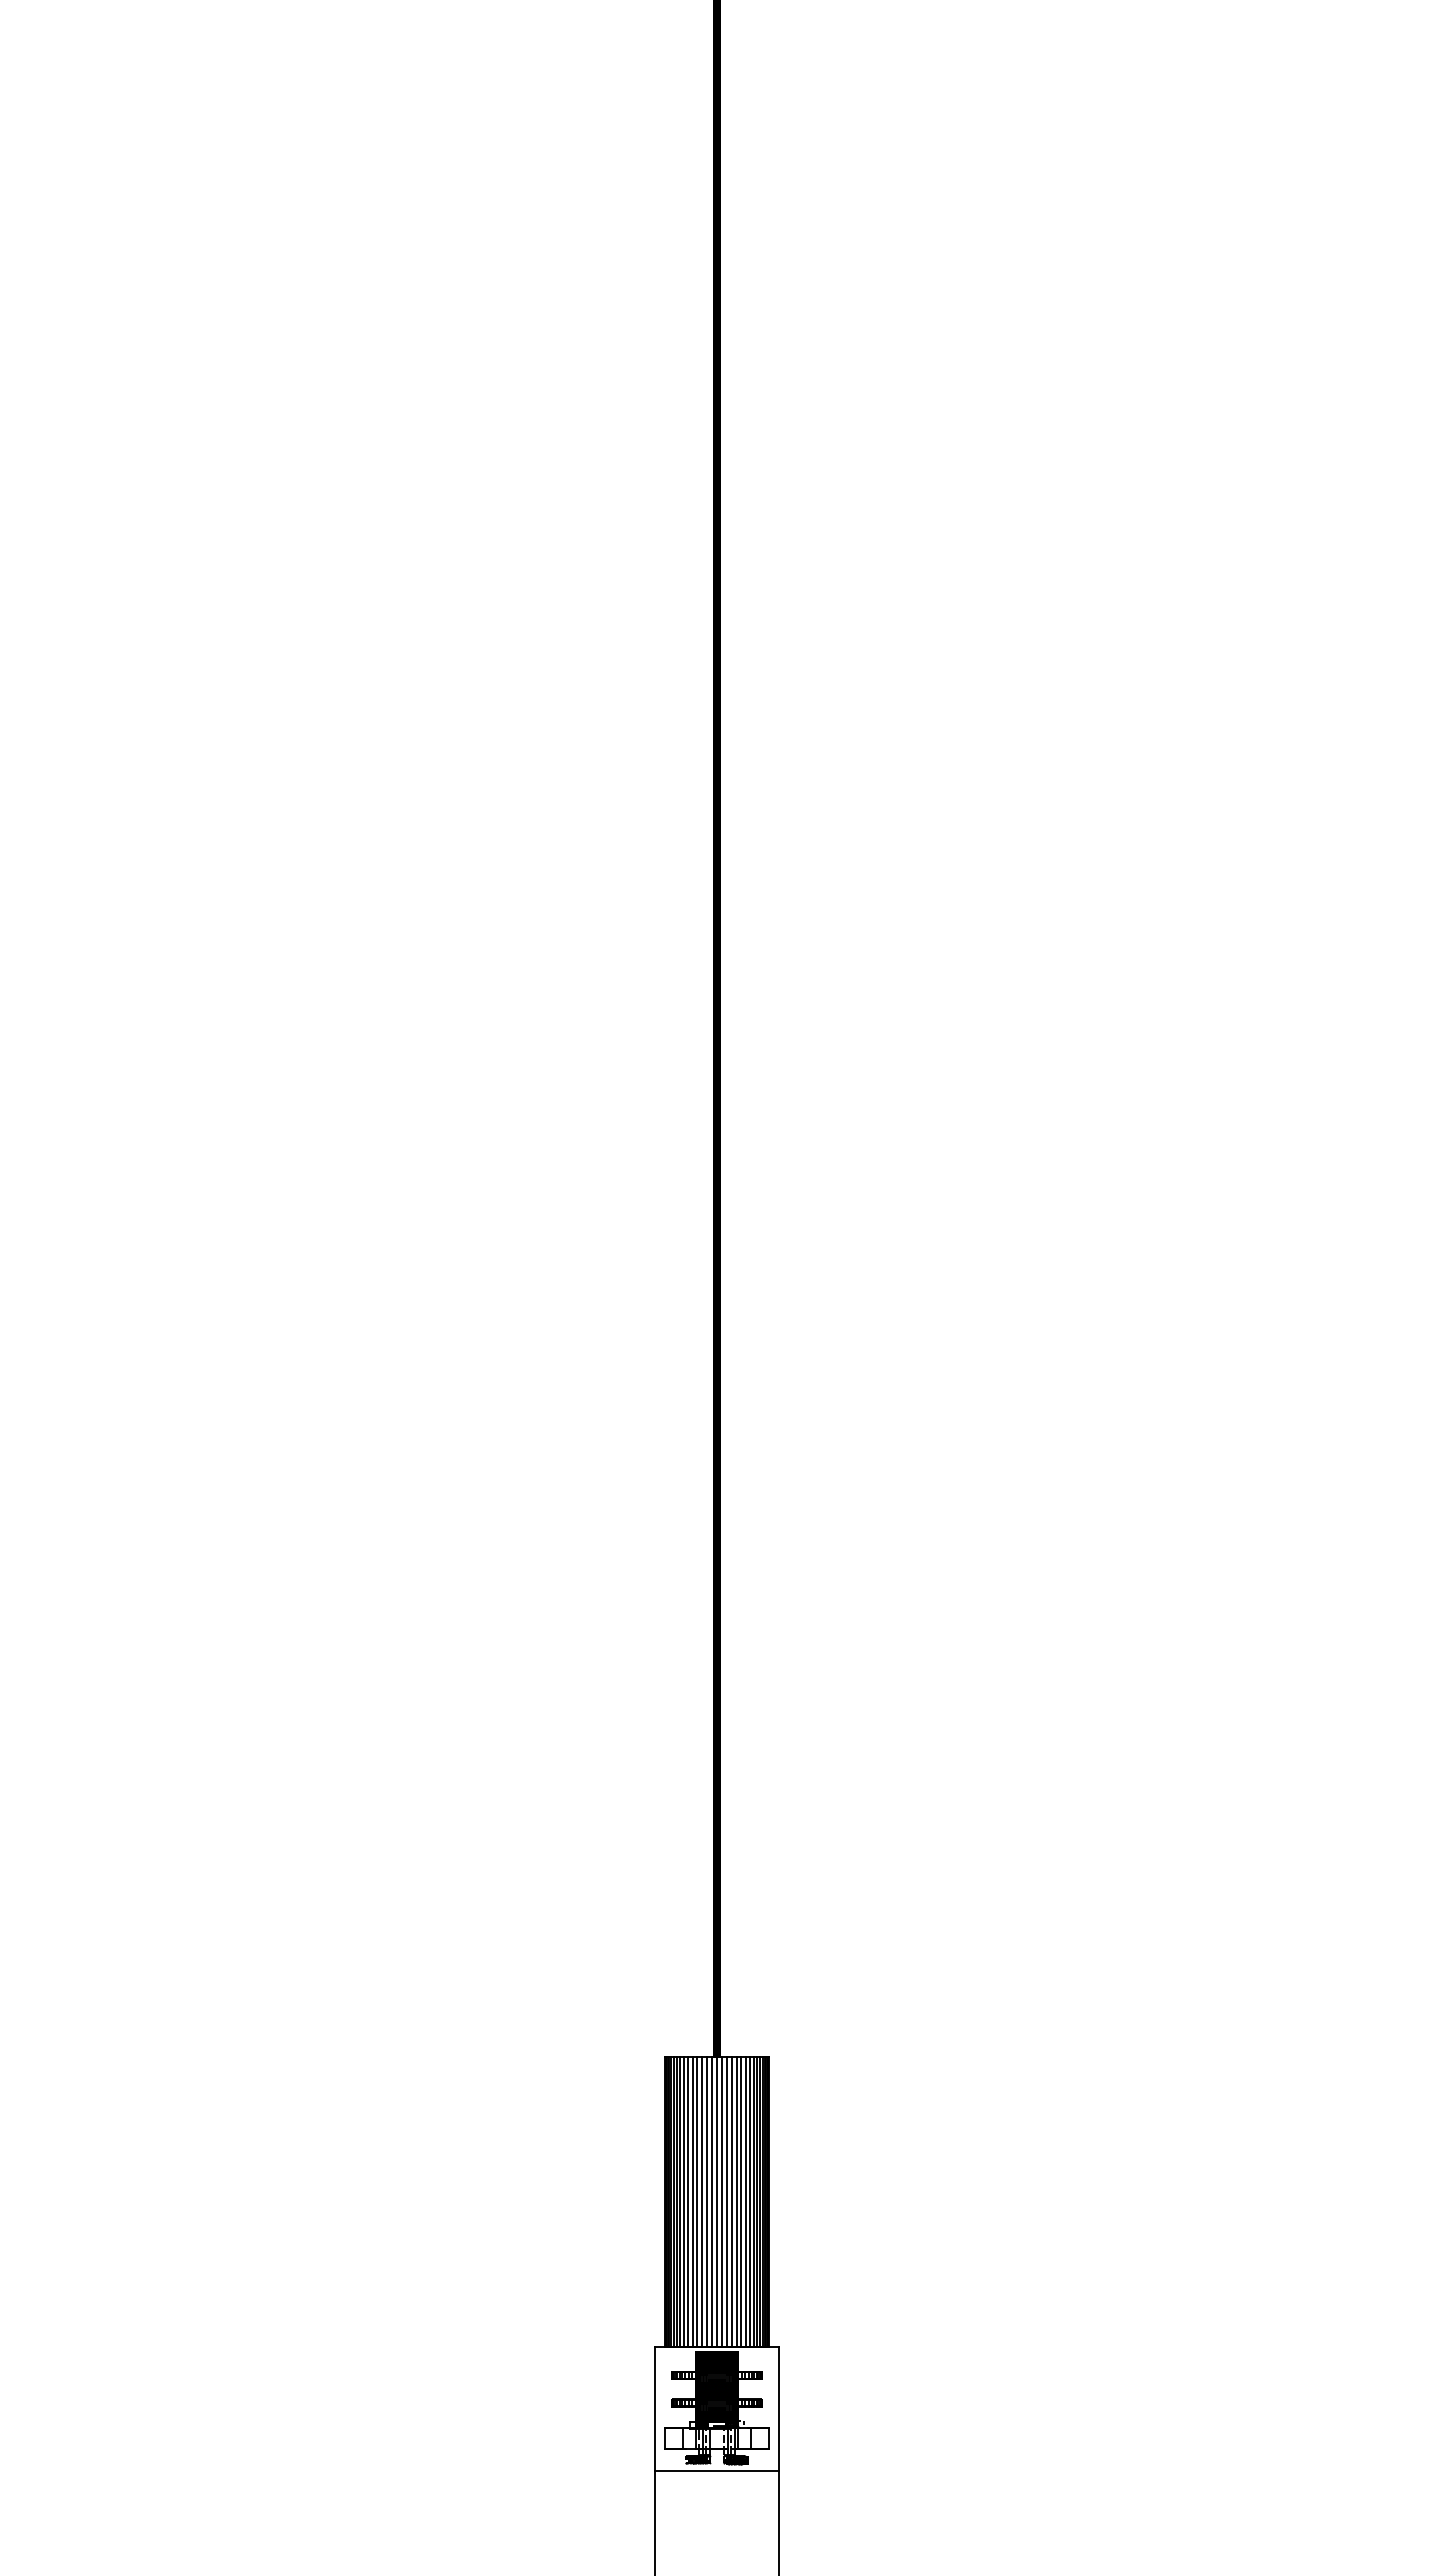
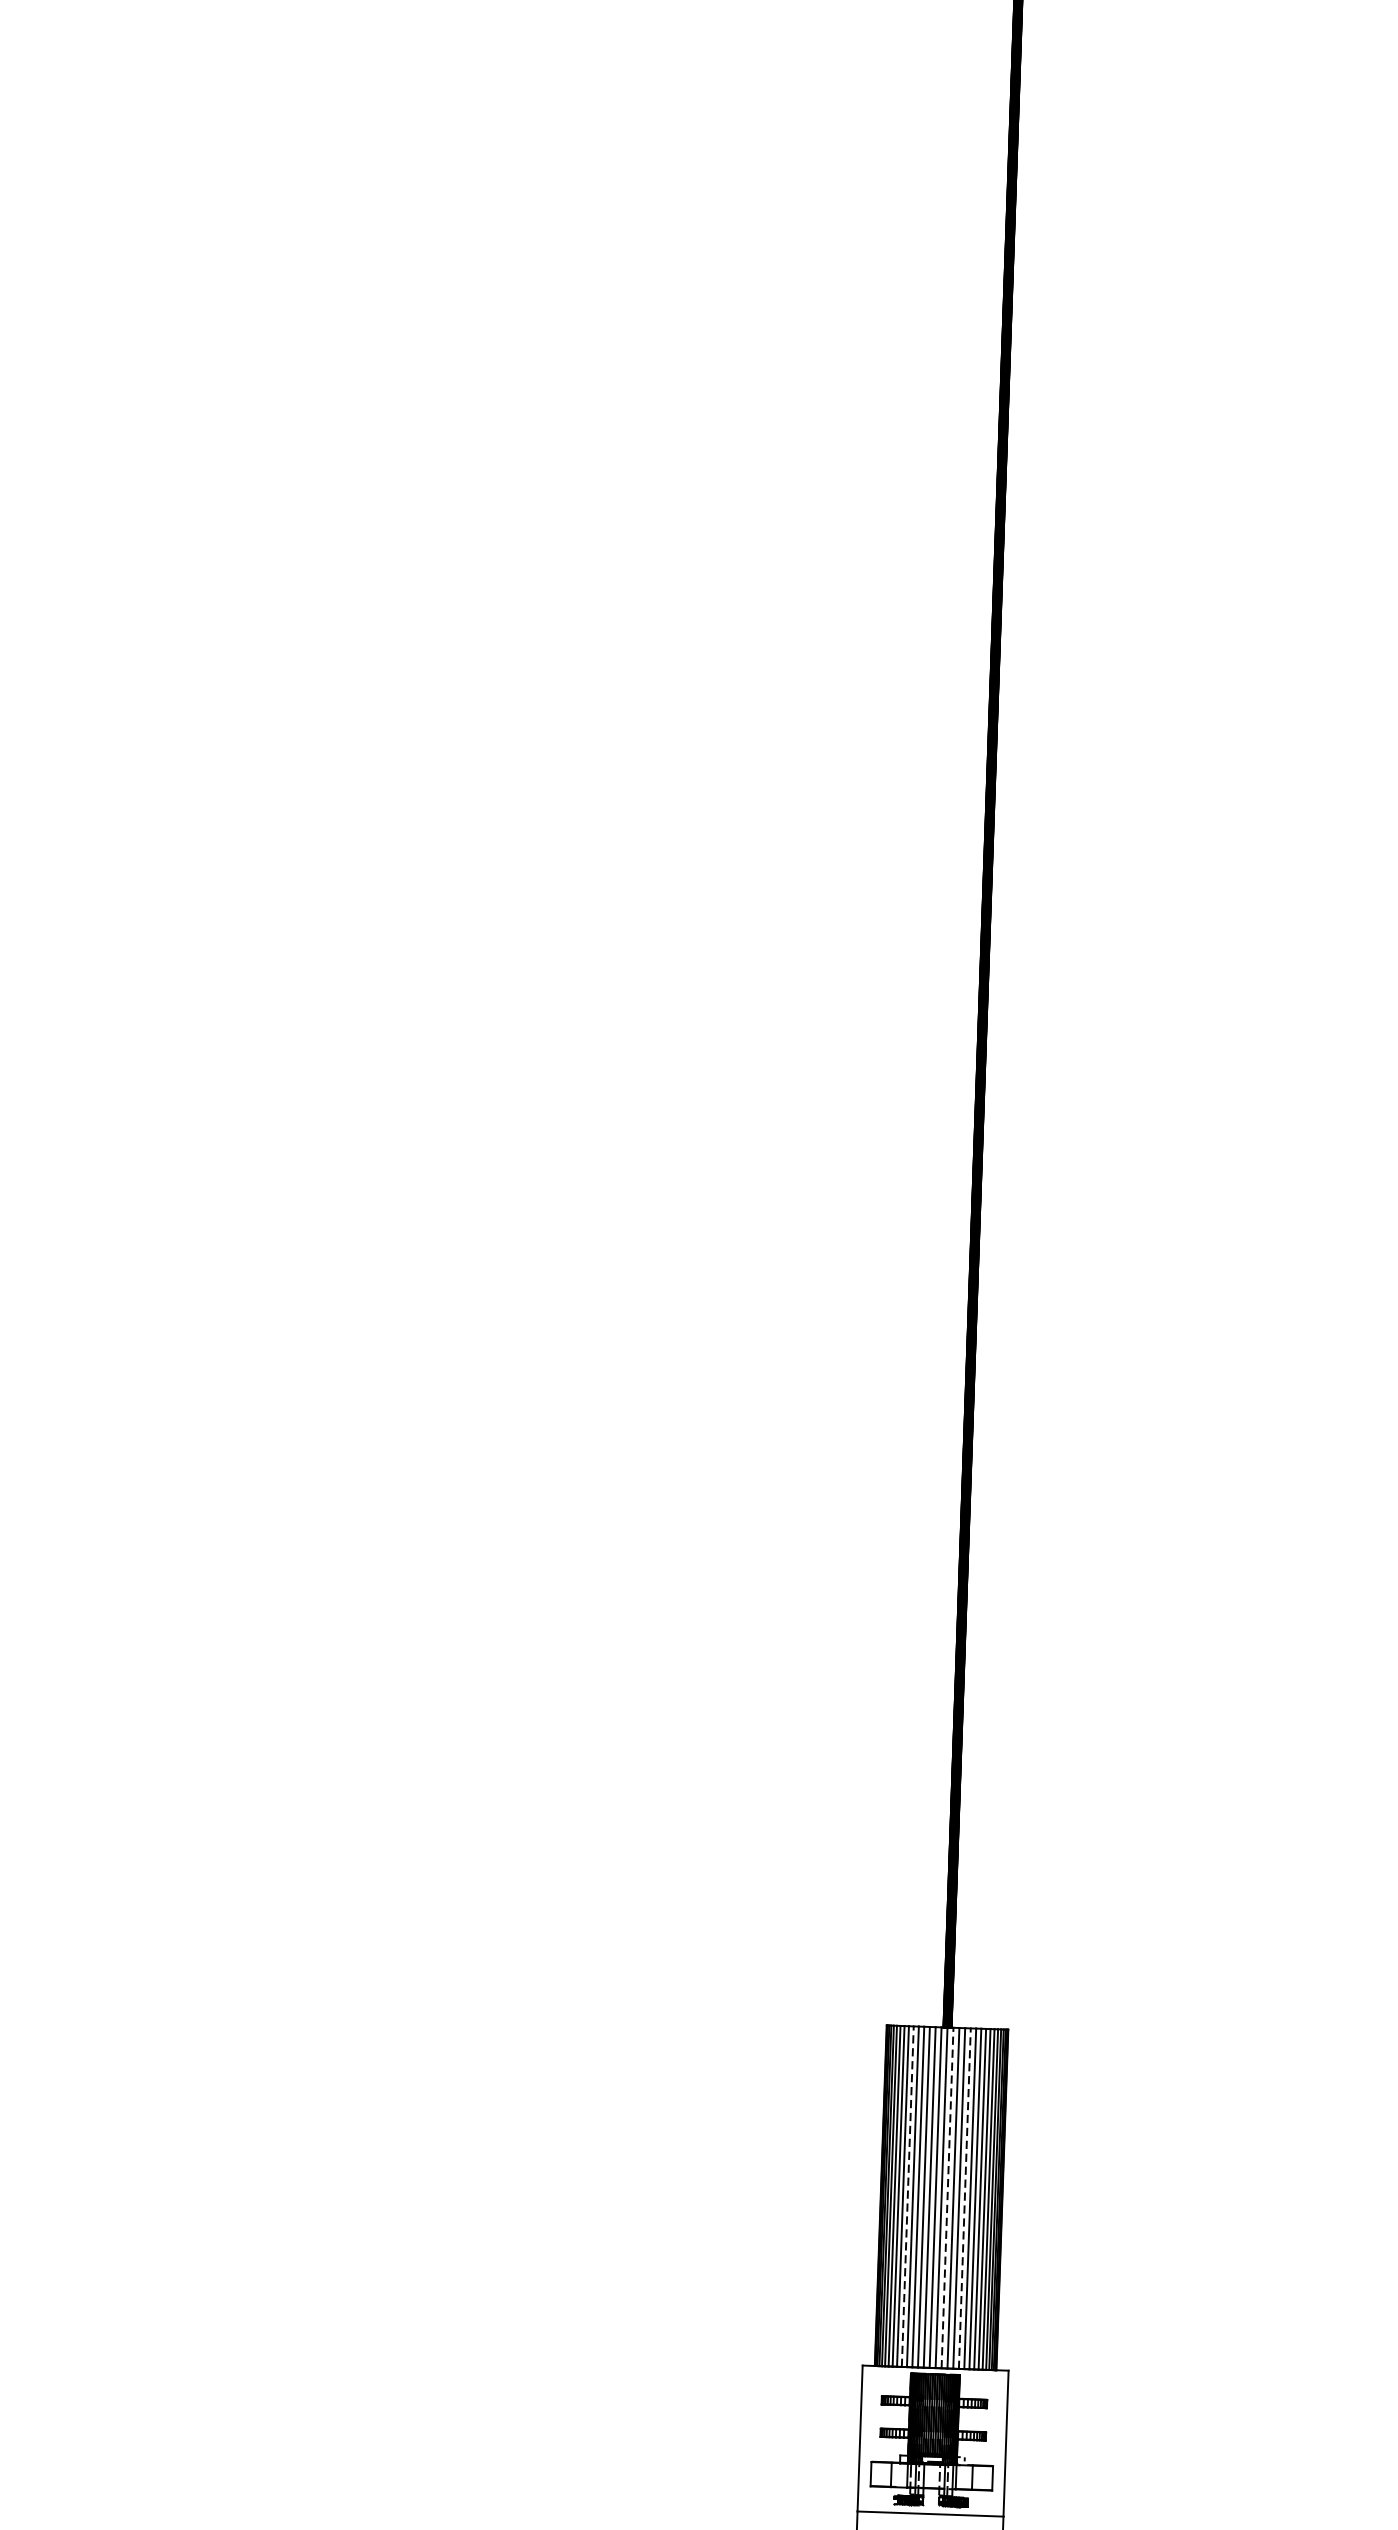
line: (688, 2201) -> (908, 2196), solid -> dashed
line: (722, 2201) -> (948, 2197), solid -> dashed
line: (736, 2201) -> (964, 2198), solid -> dashed

